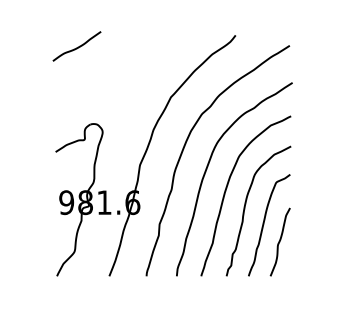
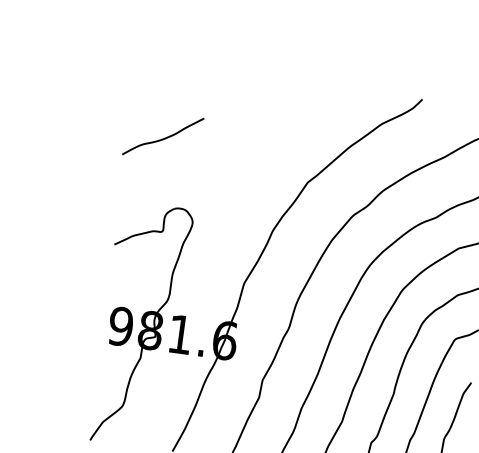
curve: (76, 47) -> (162, 138), moved

